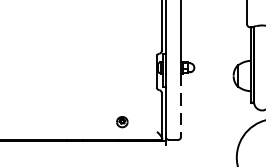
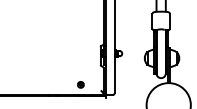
line: (180, 105) -> (114, 75), dashed -> solid

